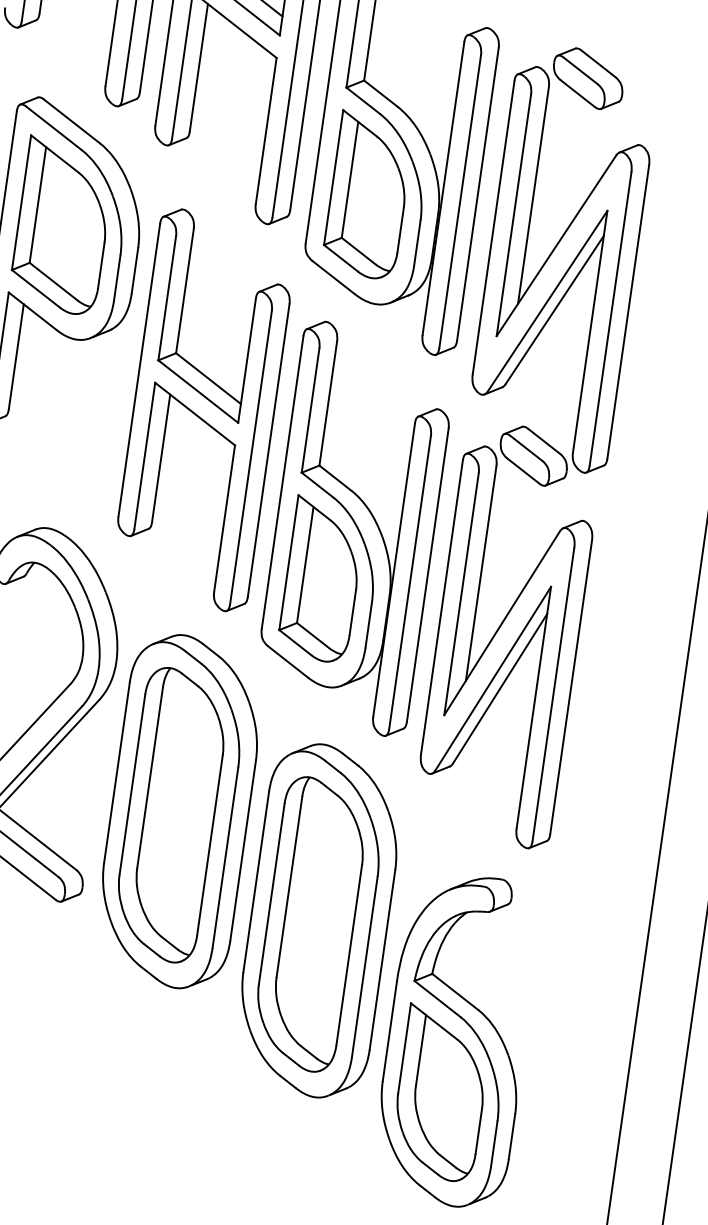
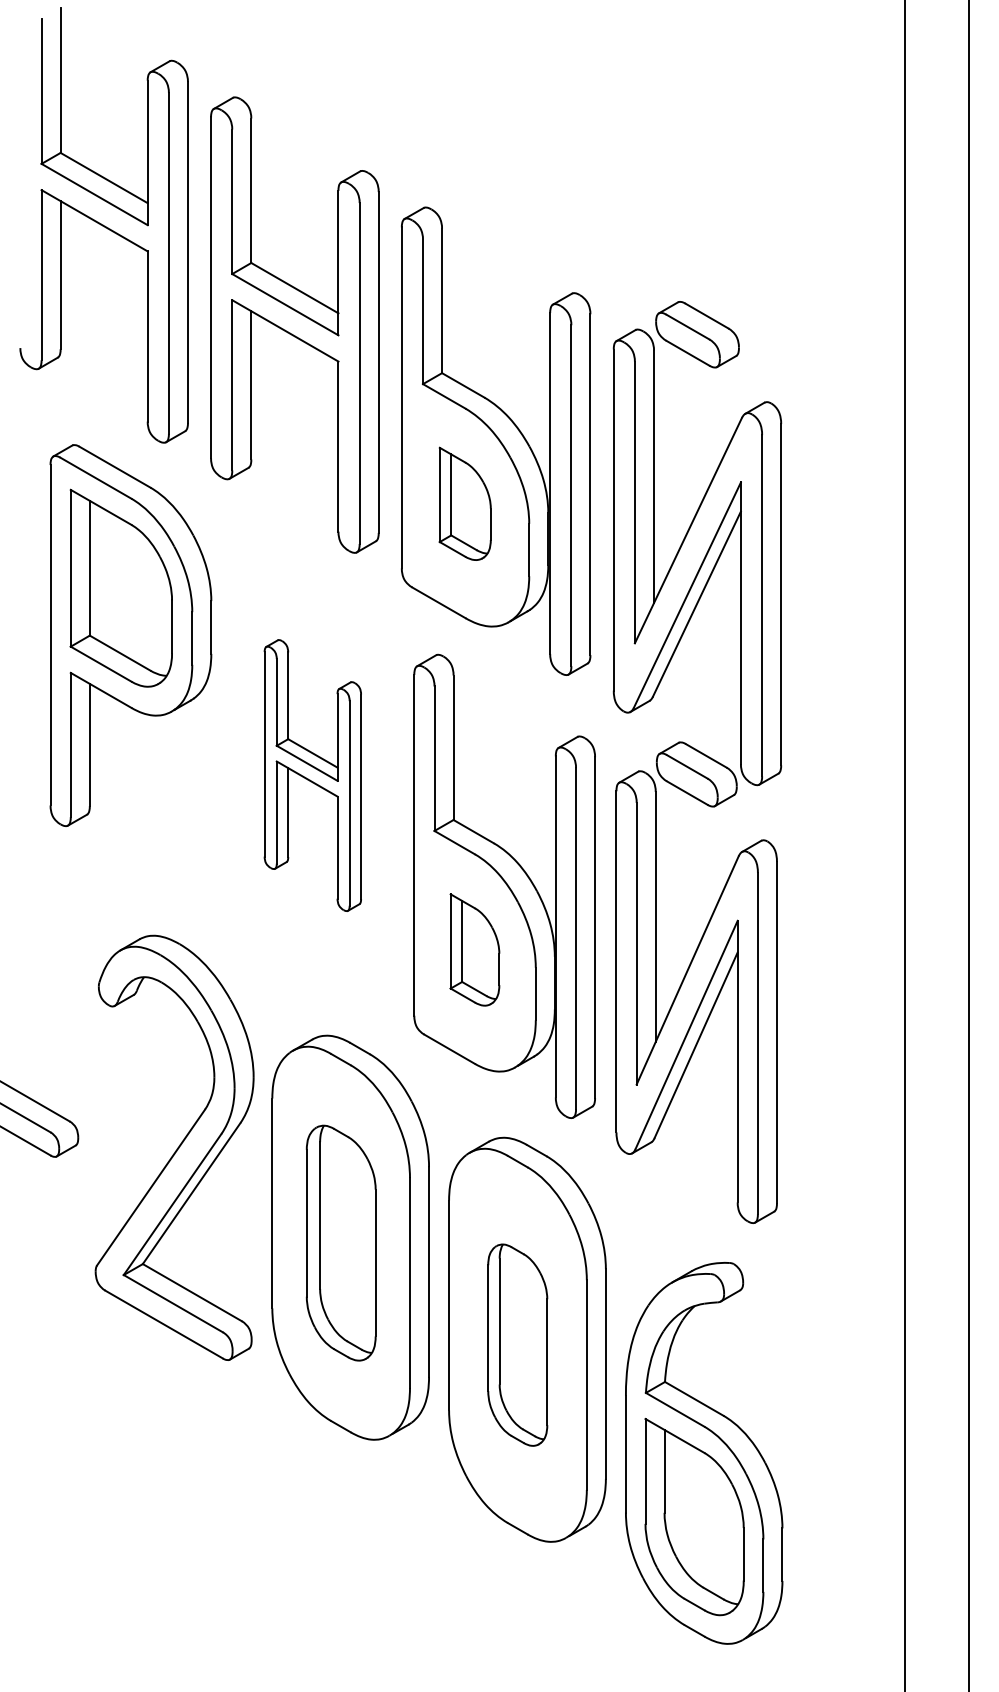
part: (367, 195) -> (464, 503), size x0.6
part: (203, 410) -> (312, 775), size x0.6
part: (321, 579) -> (474, 949), size x0.6
part: (171, 814) -> (341, 1242), size x0.7
part: (310, 923) -> (517, 1344), size x0.6

